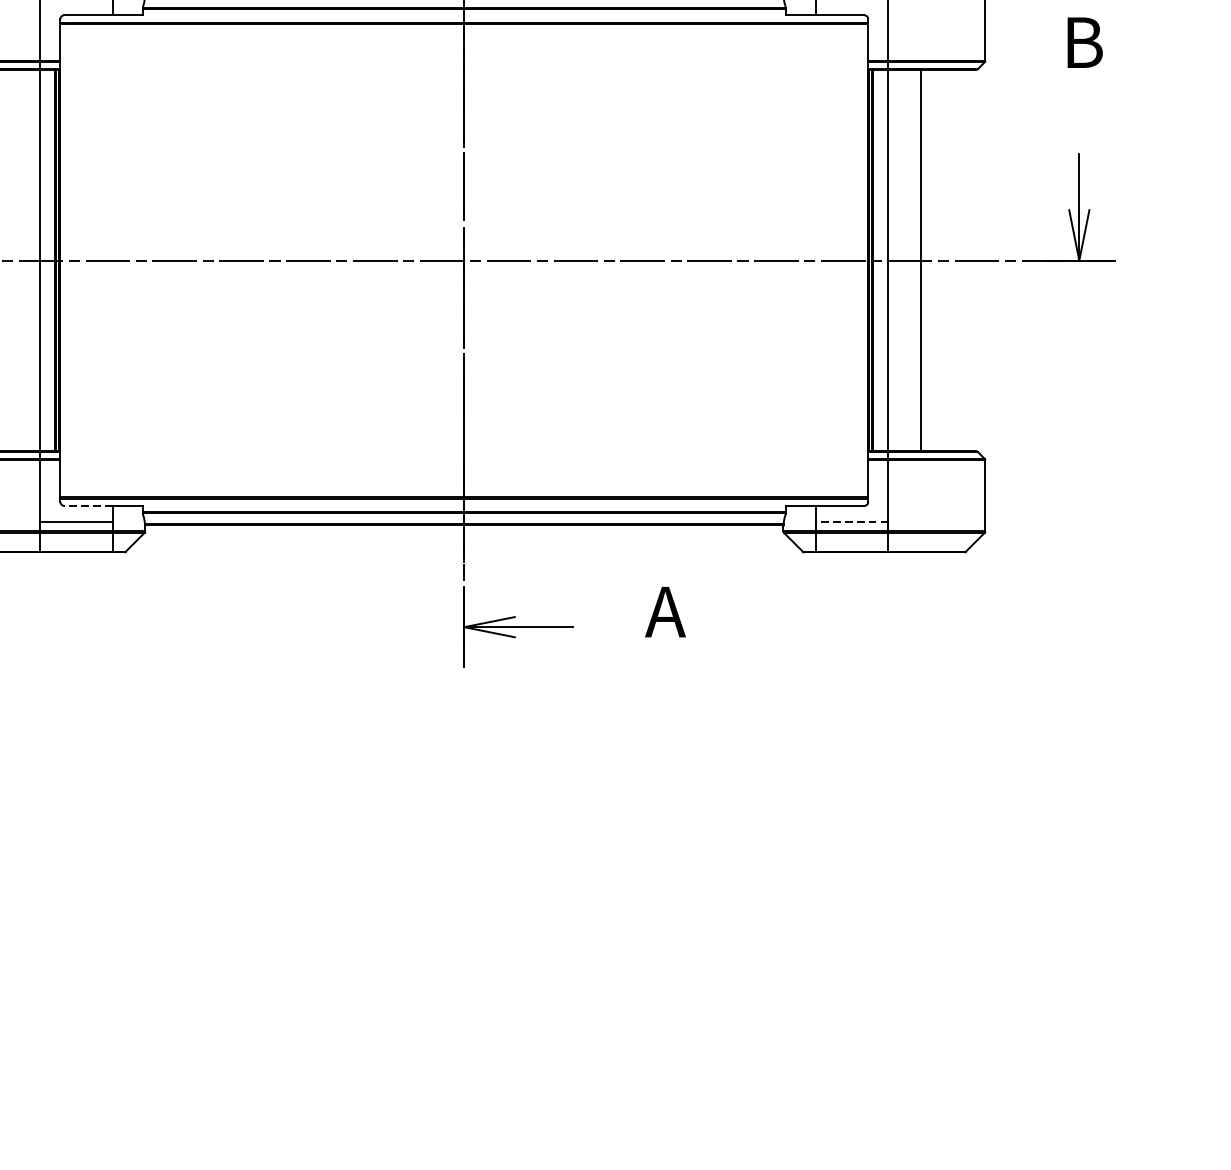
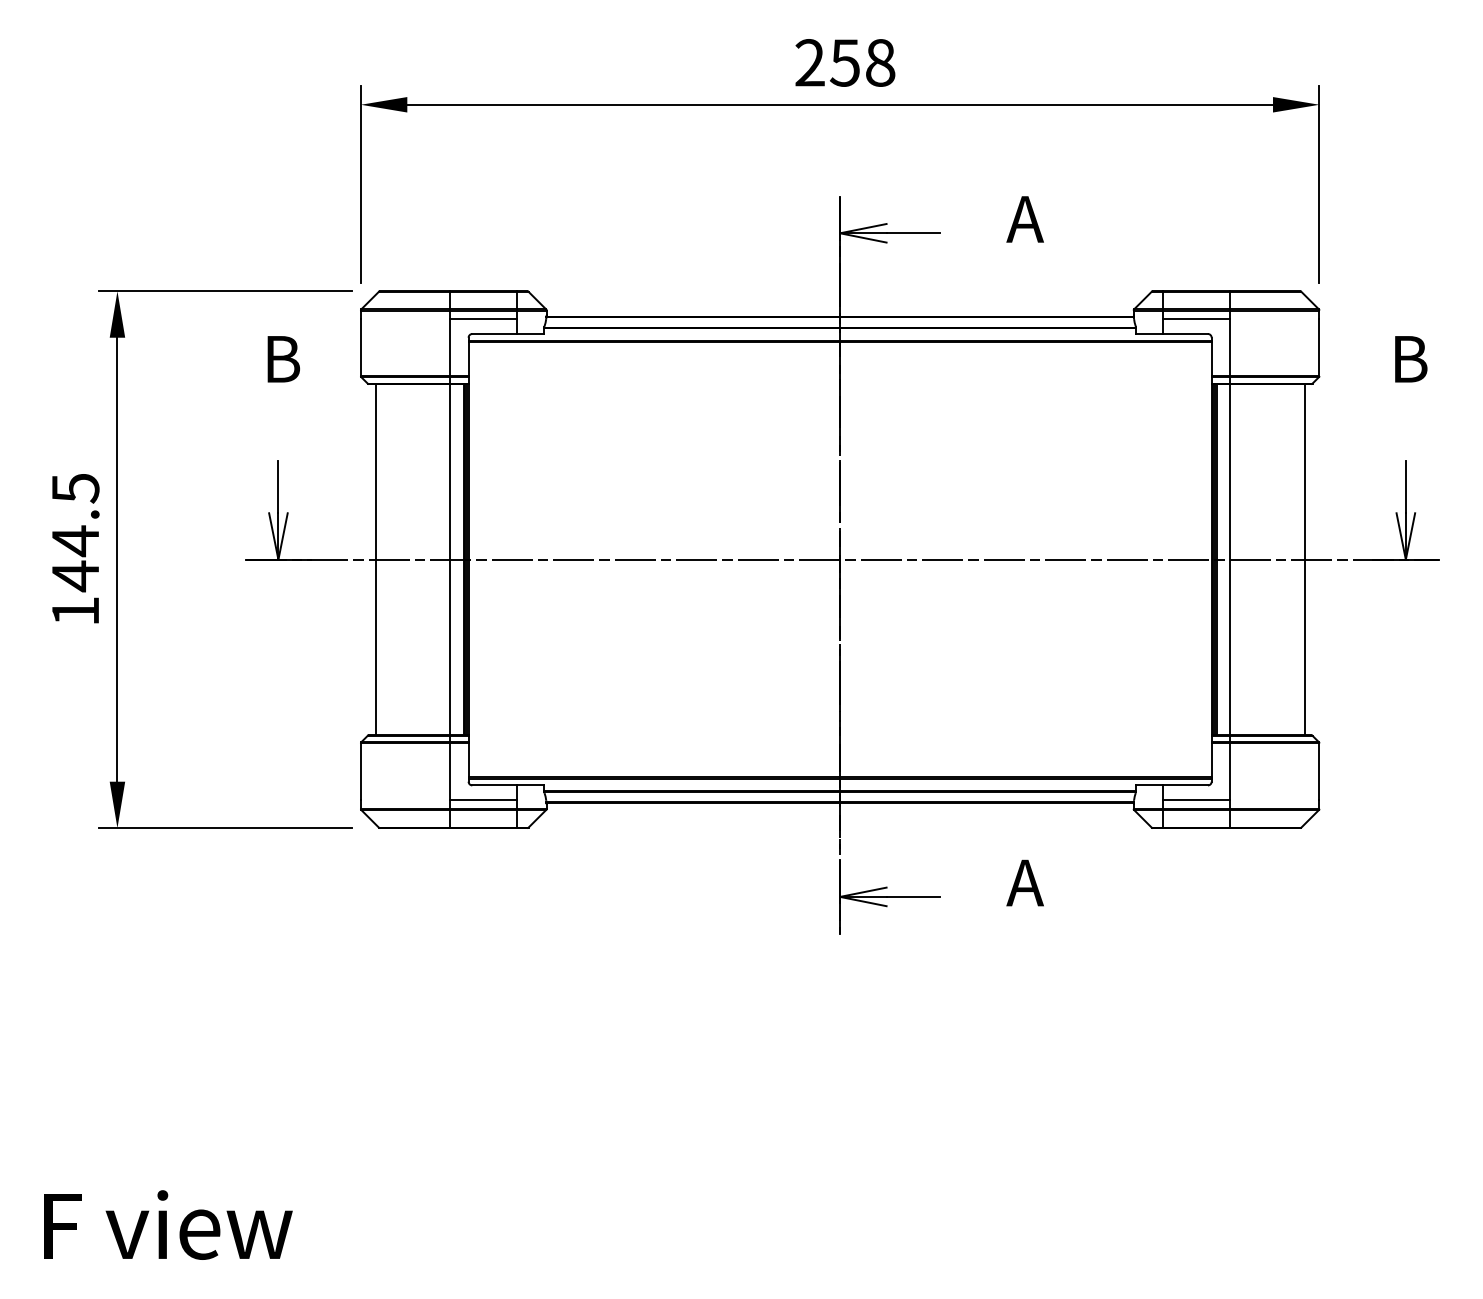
line: (921, 260) -> (1304, 559), moved
line: (88, 506) -> (494, 785), dashed -> solid
line: (851, 522) -> (1196, 800), dashed -> solid

